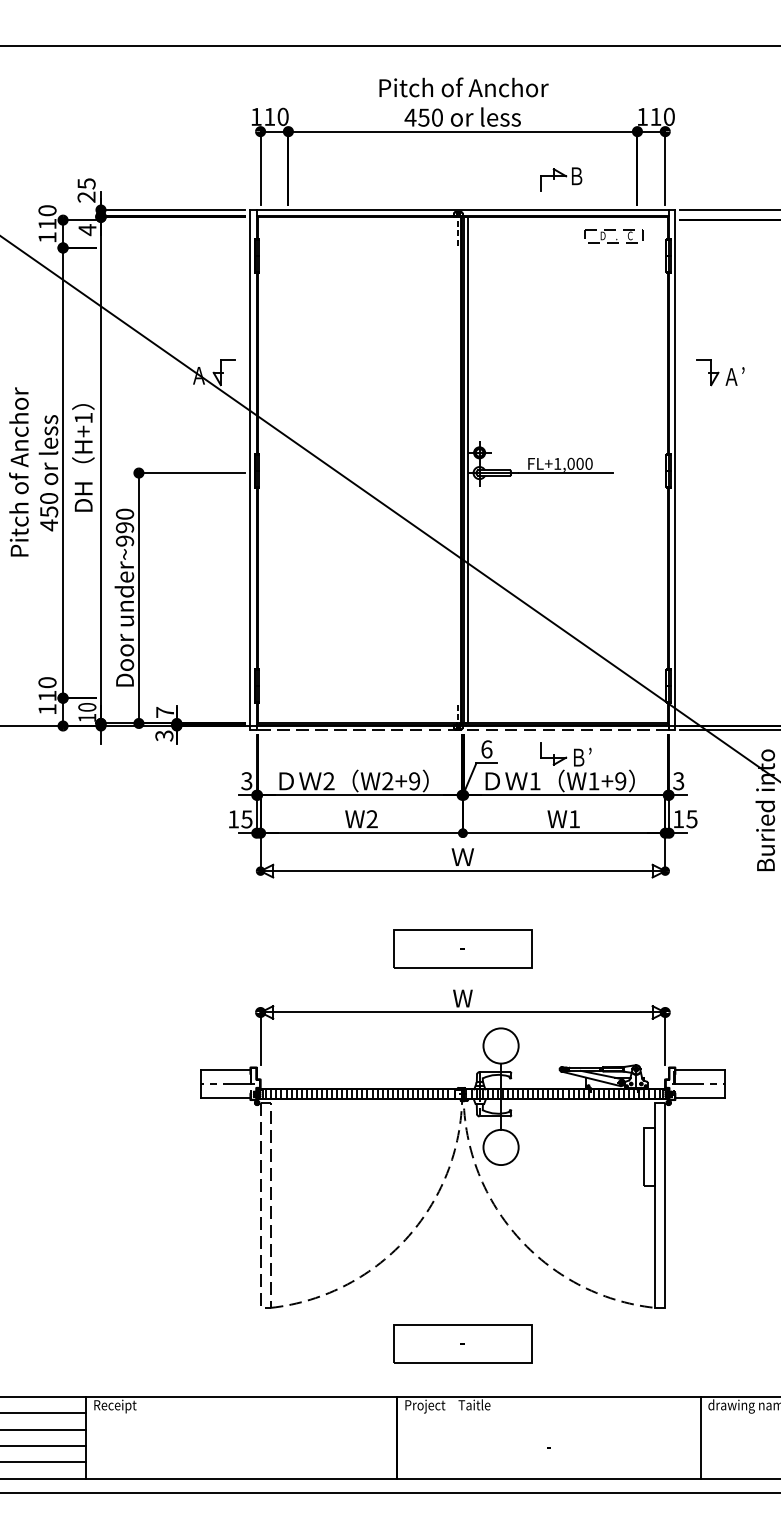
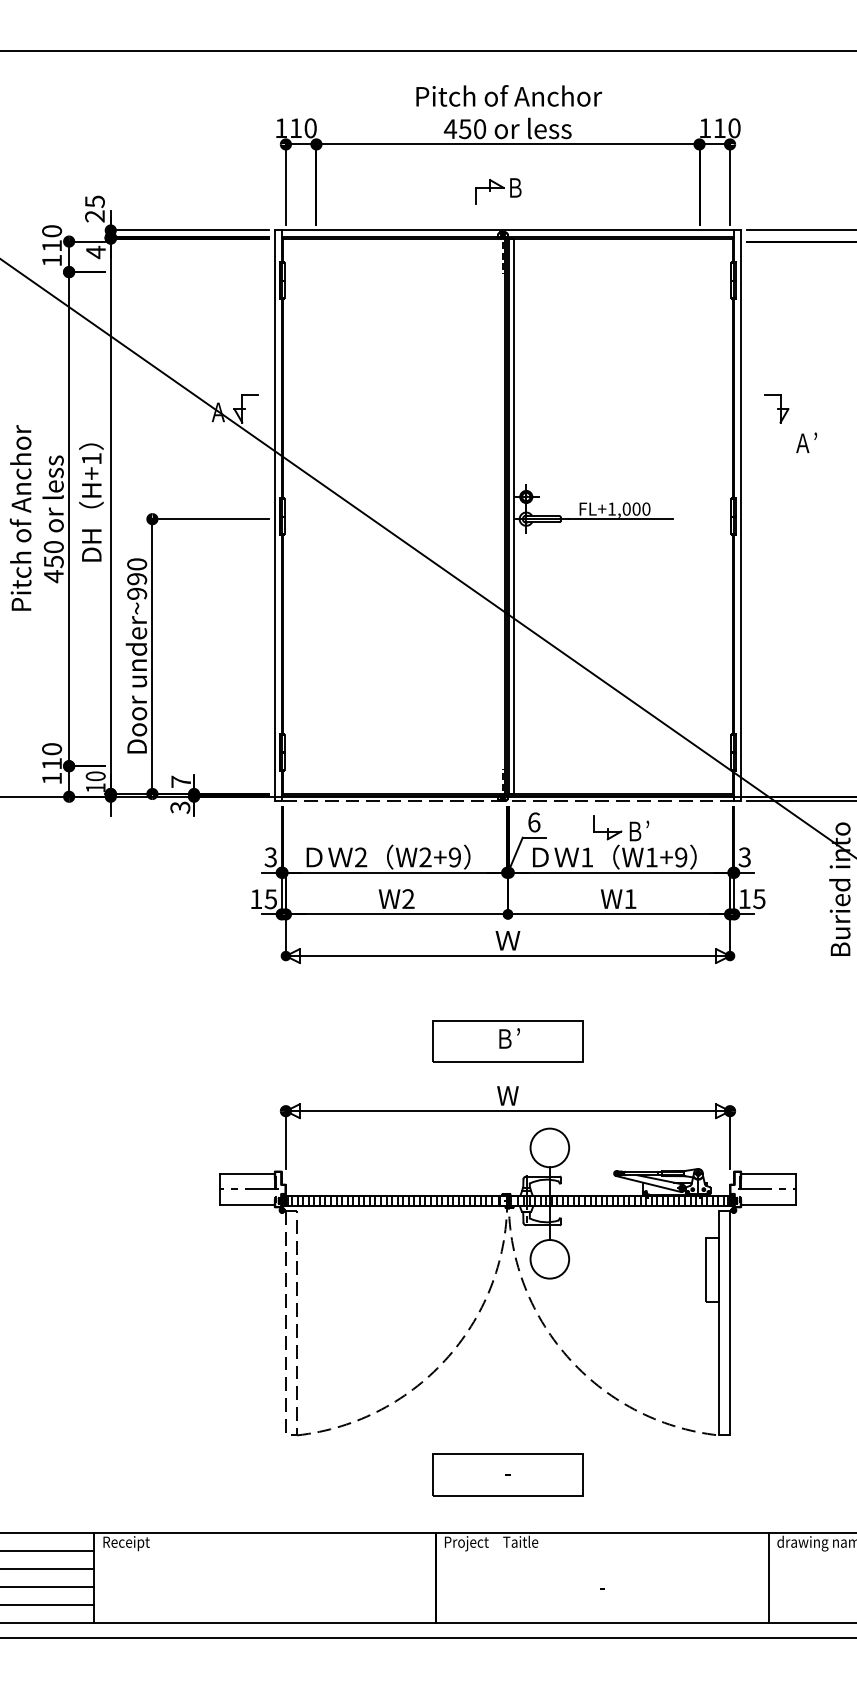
part: (561, 179) -> (498, 191), moved
part: (613, 236) -> (673, 259), removed
text: (734, 376) -> (806, 442), moved
text: (464, 945) -> (509, 1037), - -> Ｂ’

